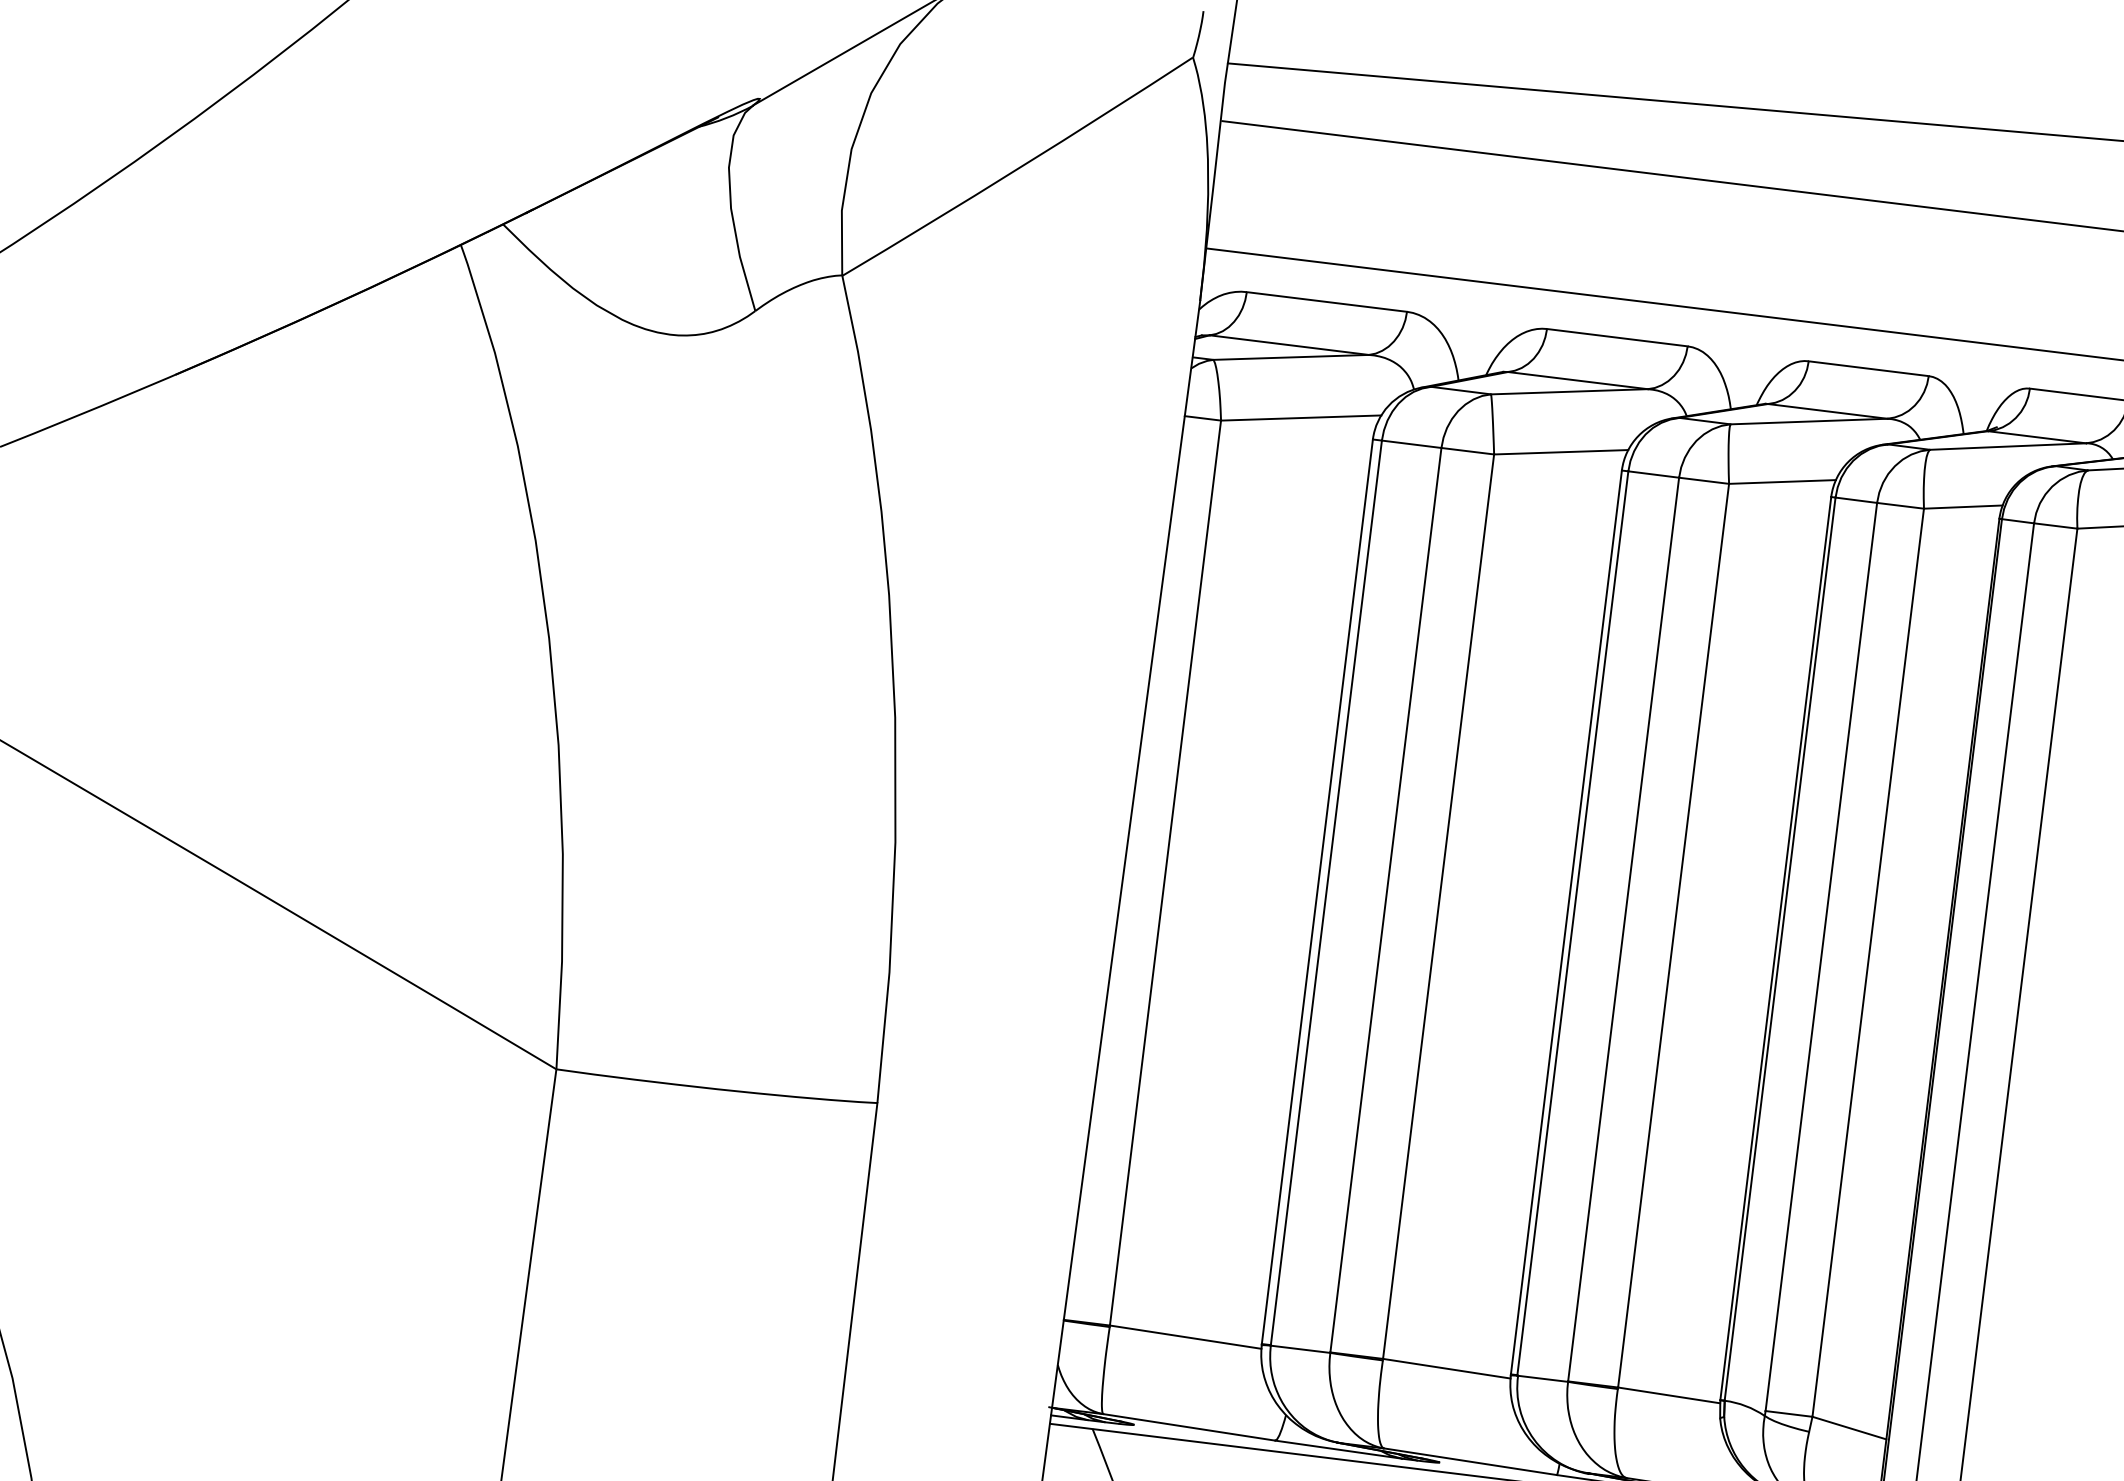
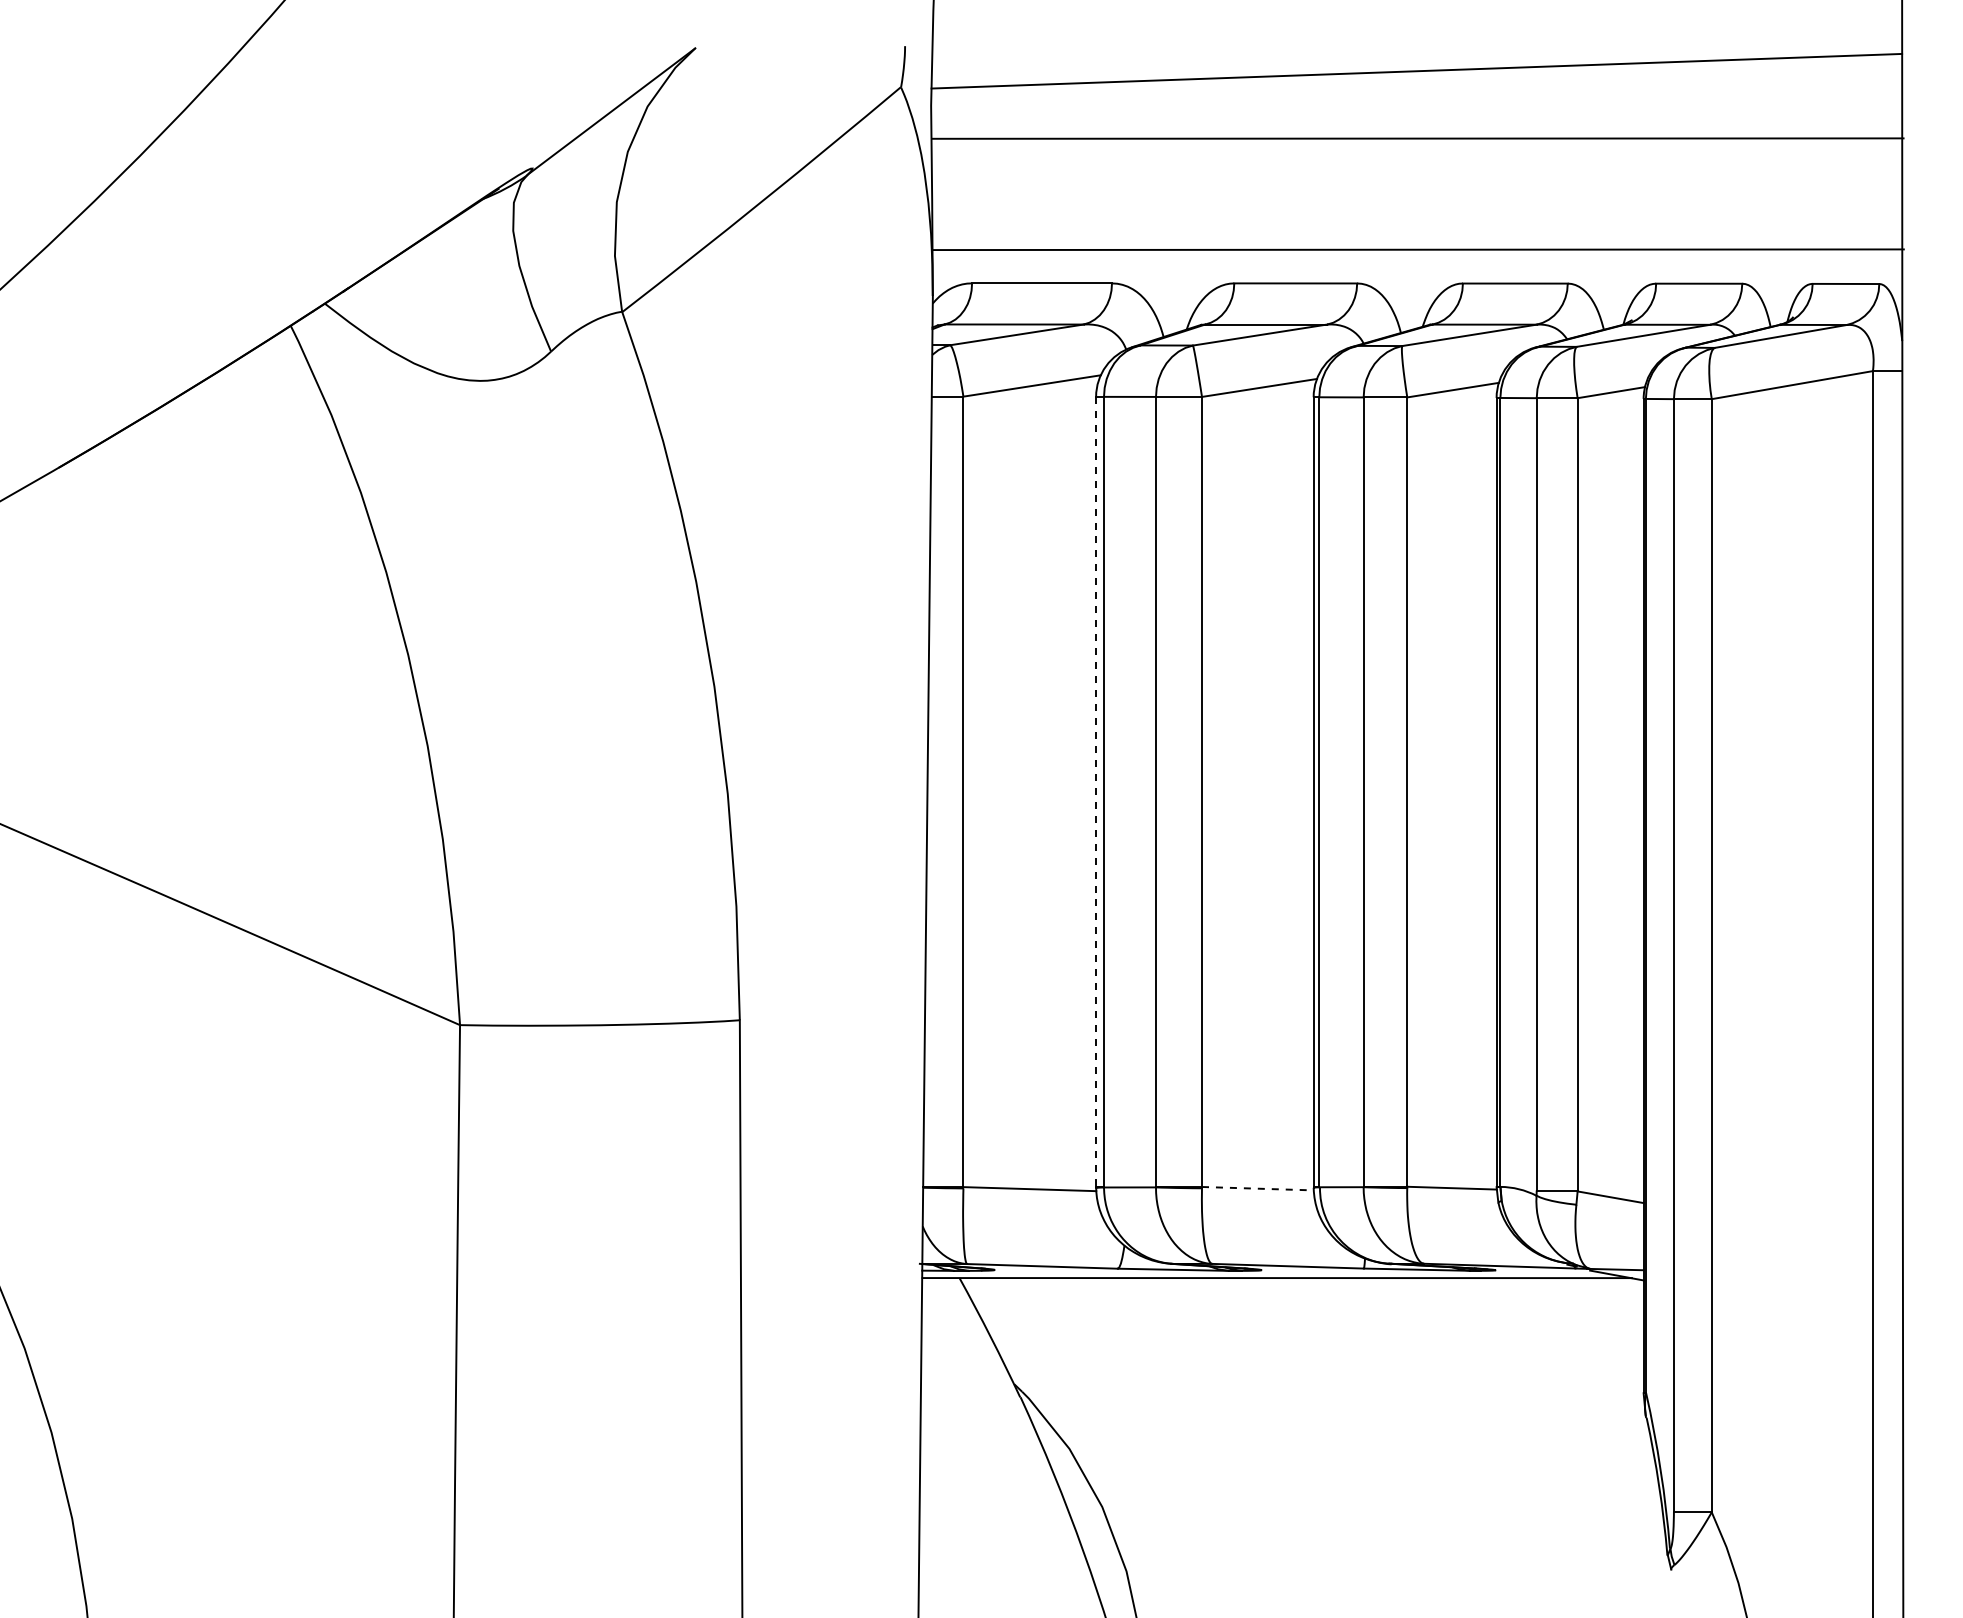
line: (1317, 892) -> (1096, 792), solid -> dashed
line: (1446, 1368) -> (1257, 1188), solid -> dashed

